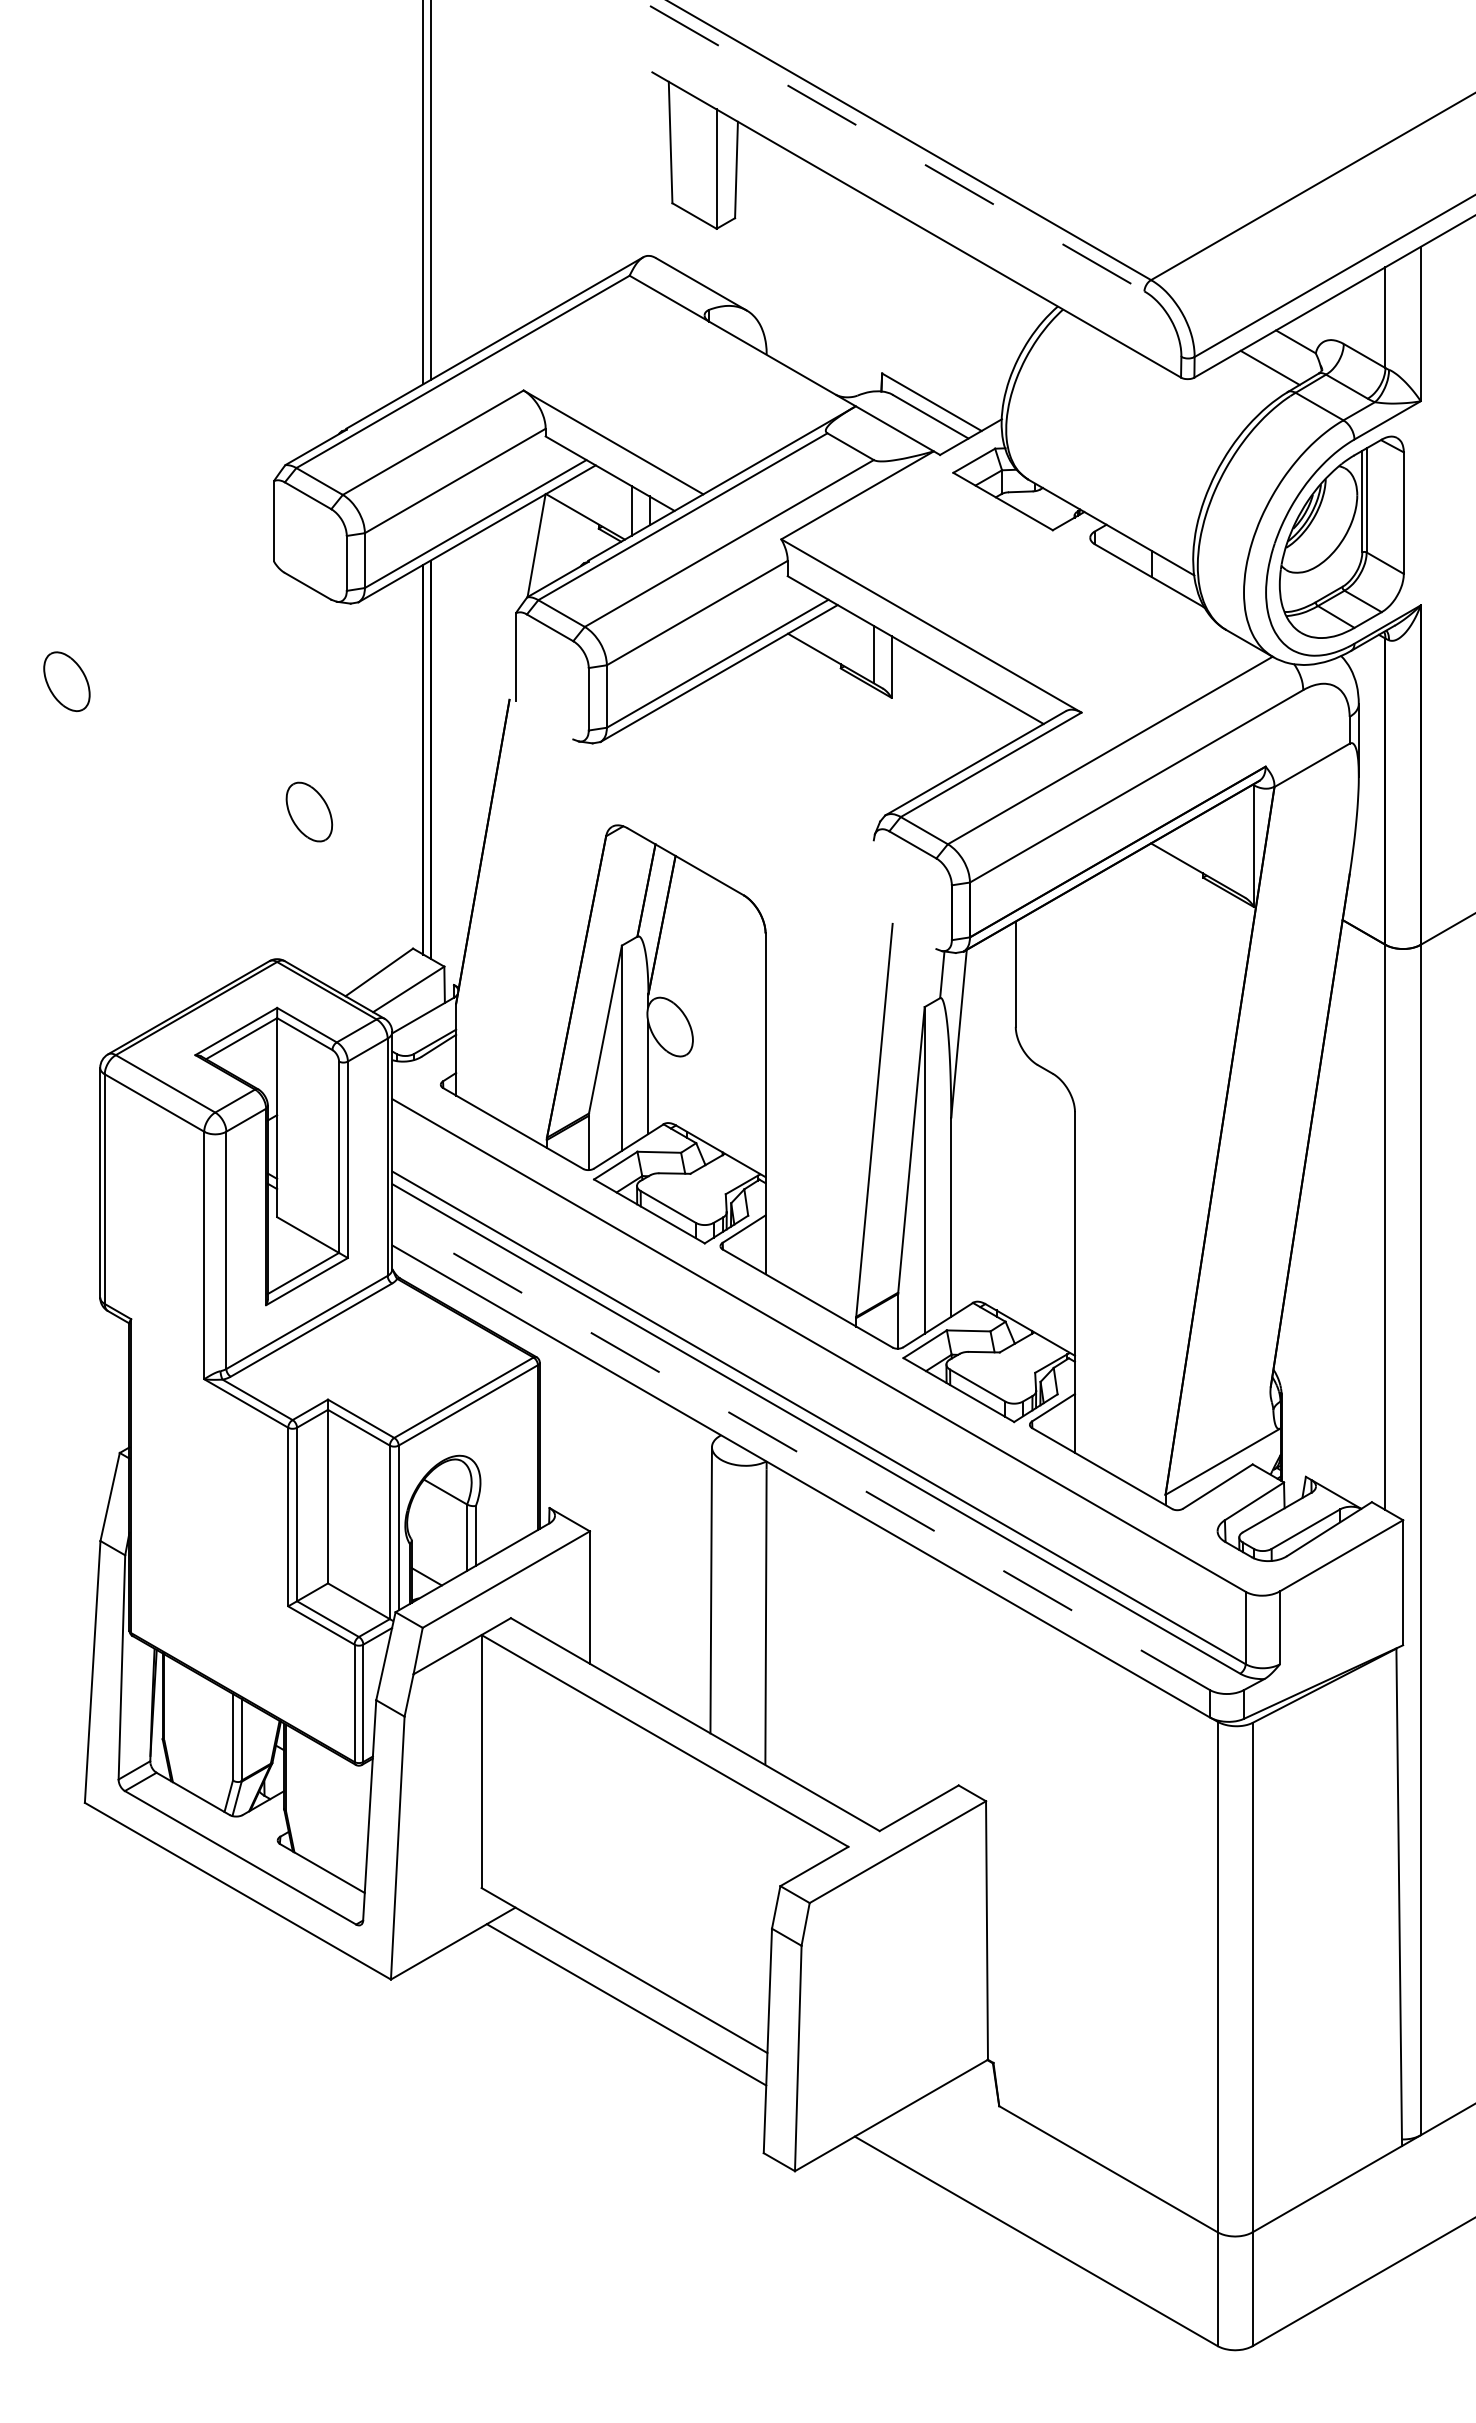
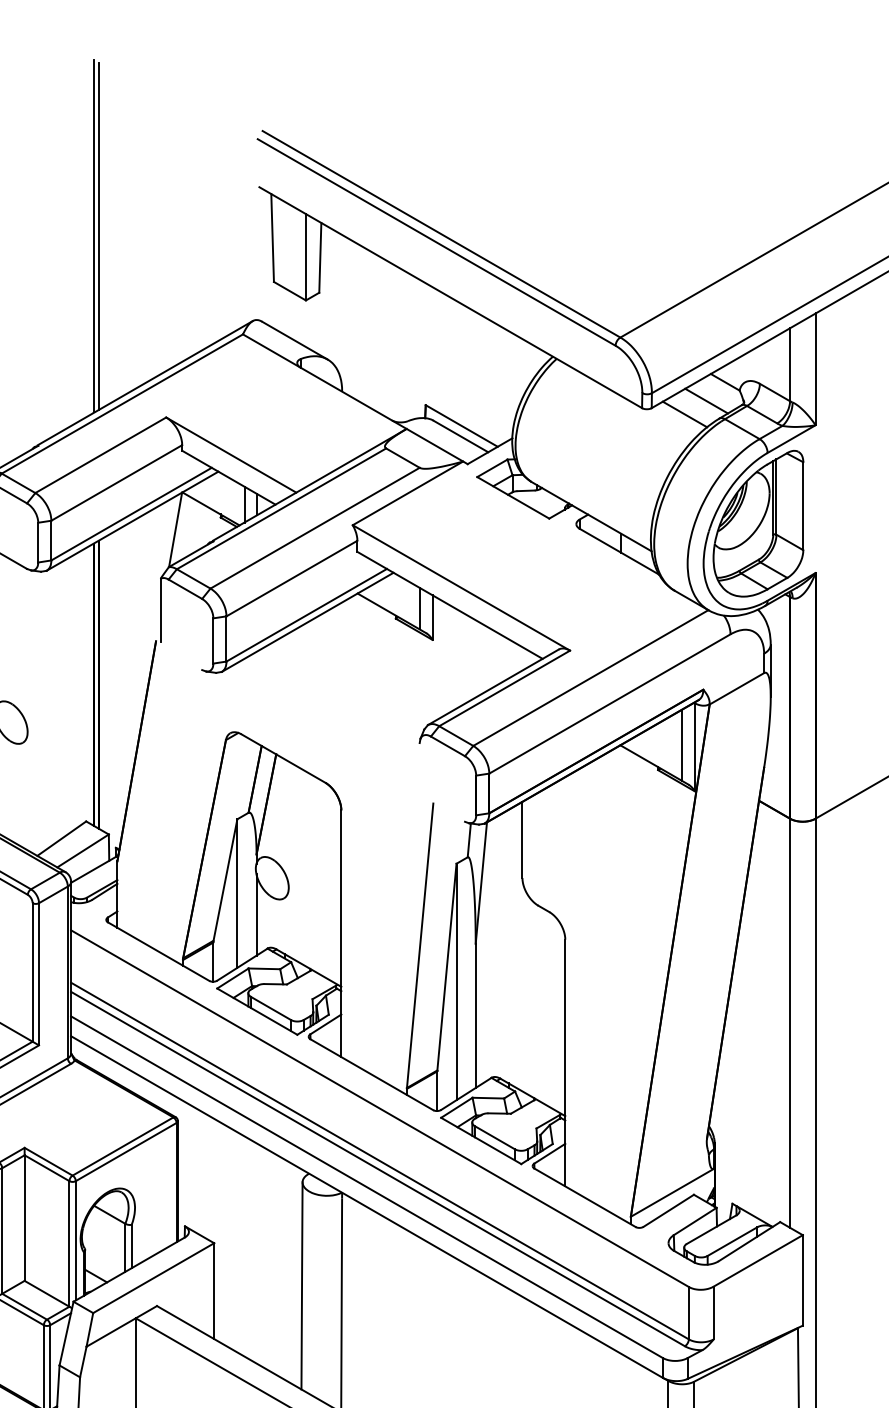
line: (897, 148) -> (436, 242), dashed -> solid
line: (1240, 386) -> (685, 414), added
line: (1236, 843) -> (682, 745), added
line: (800, 1453) -> (366, 1186), dashed -> solid

